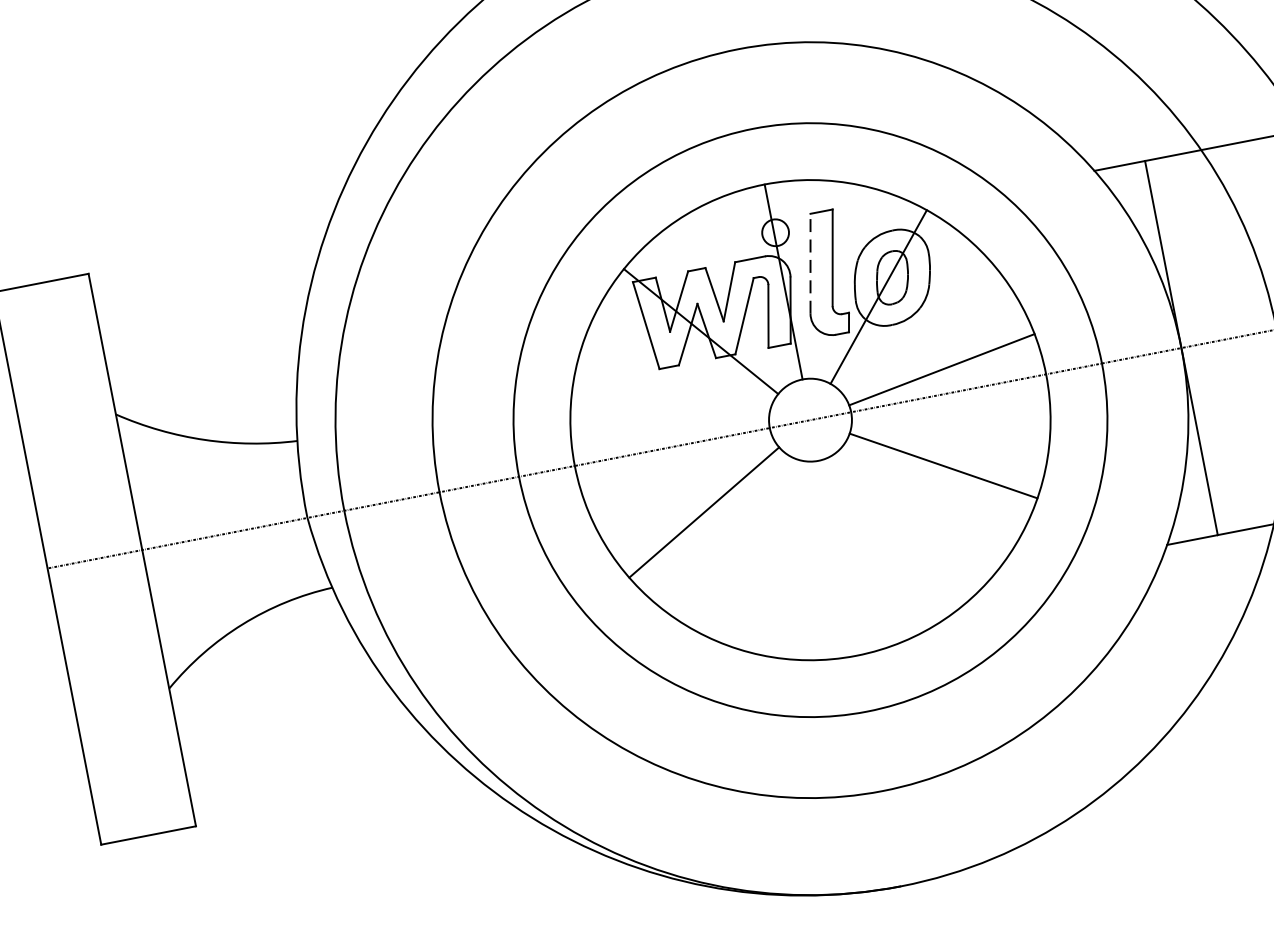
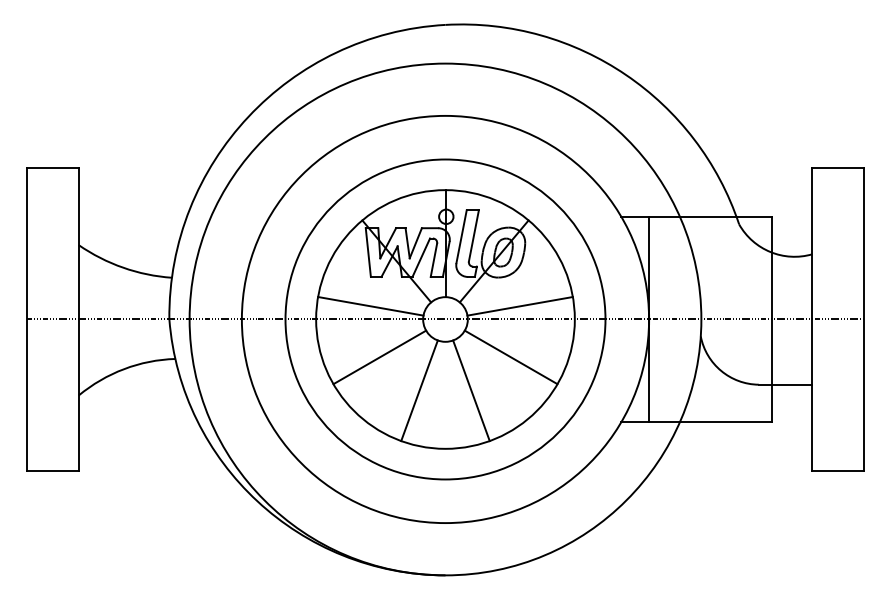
line: (810, 263) -> (461, 236), dashed -> solid
line: (669, 423) -> (370, 306), added
line: (883, 540) -> (471, 390), added
line: (788, 558) -> (419, 390), added

